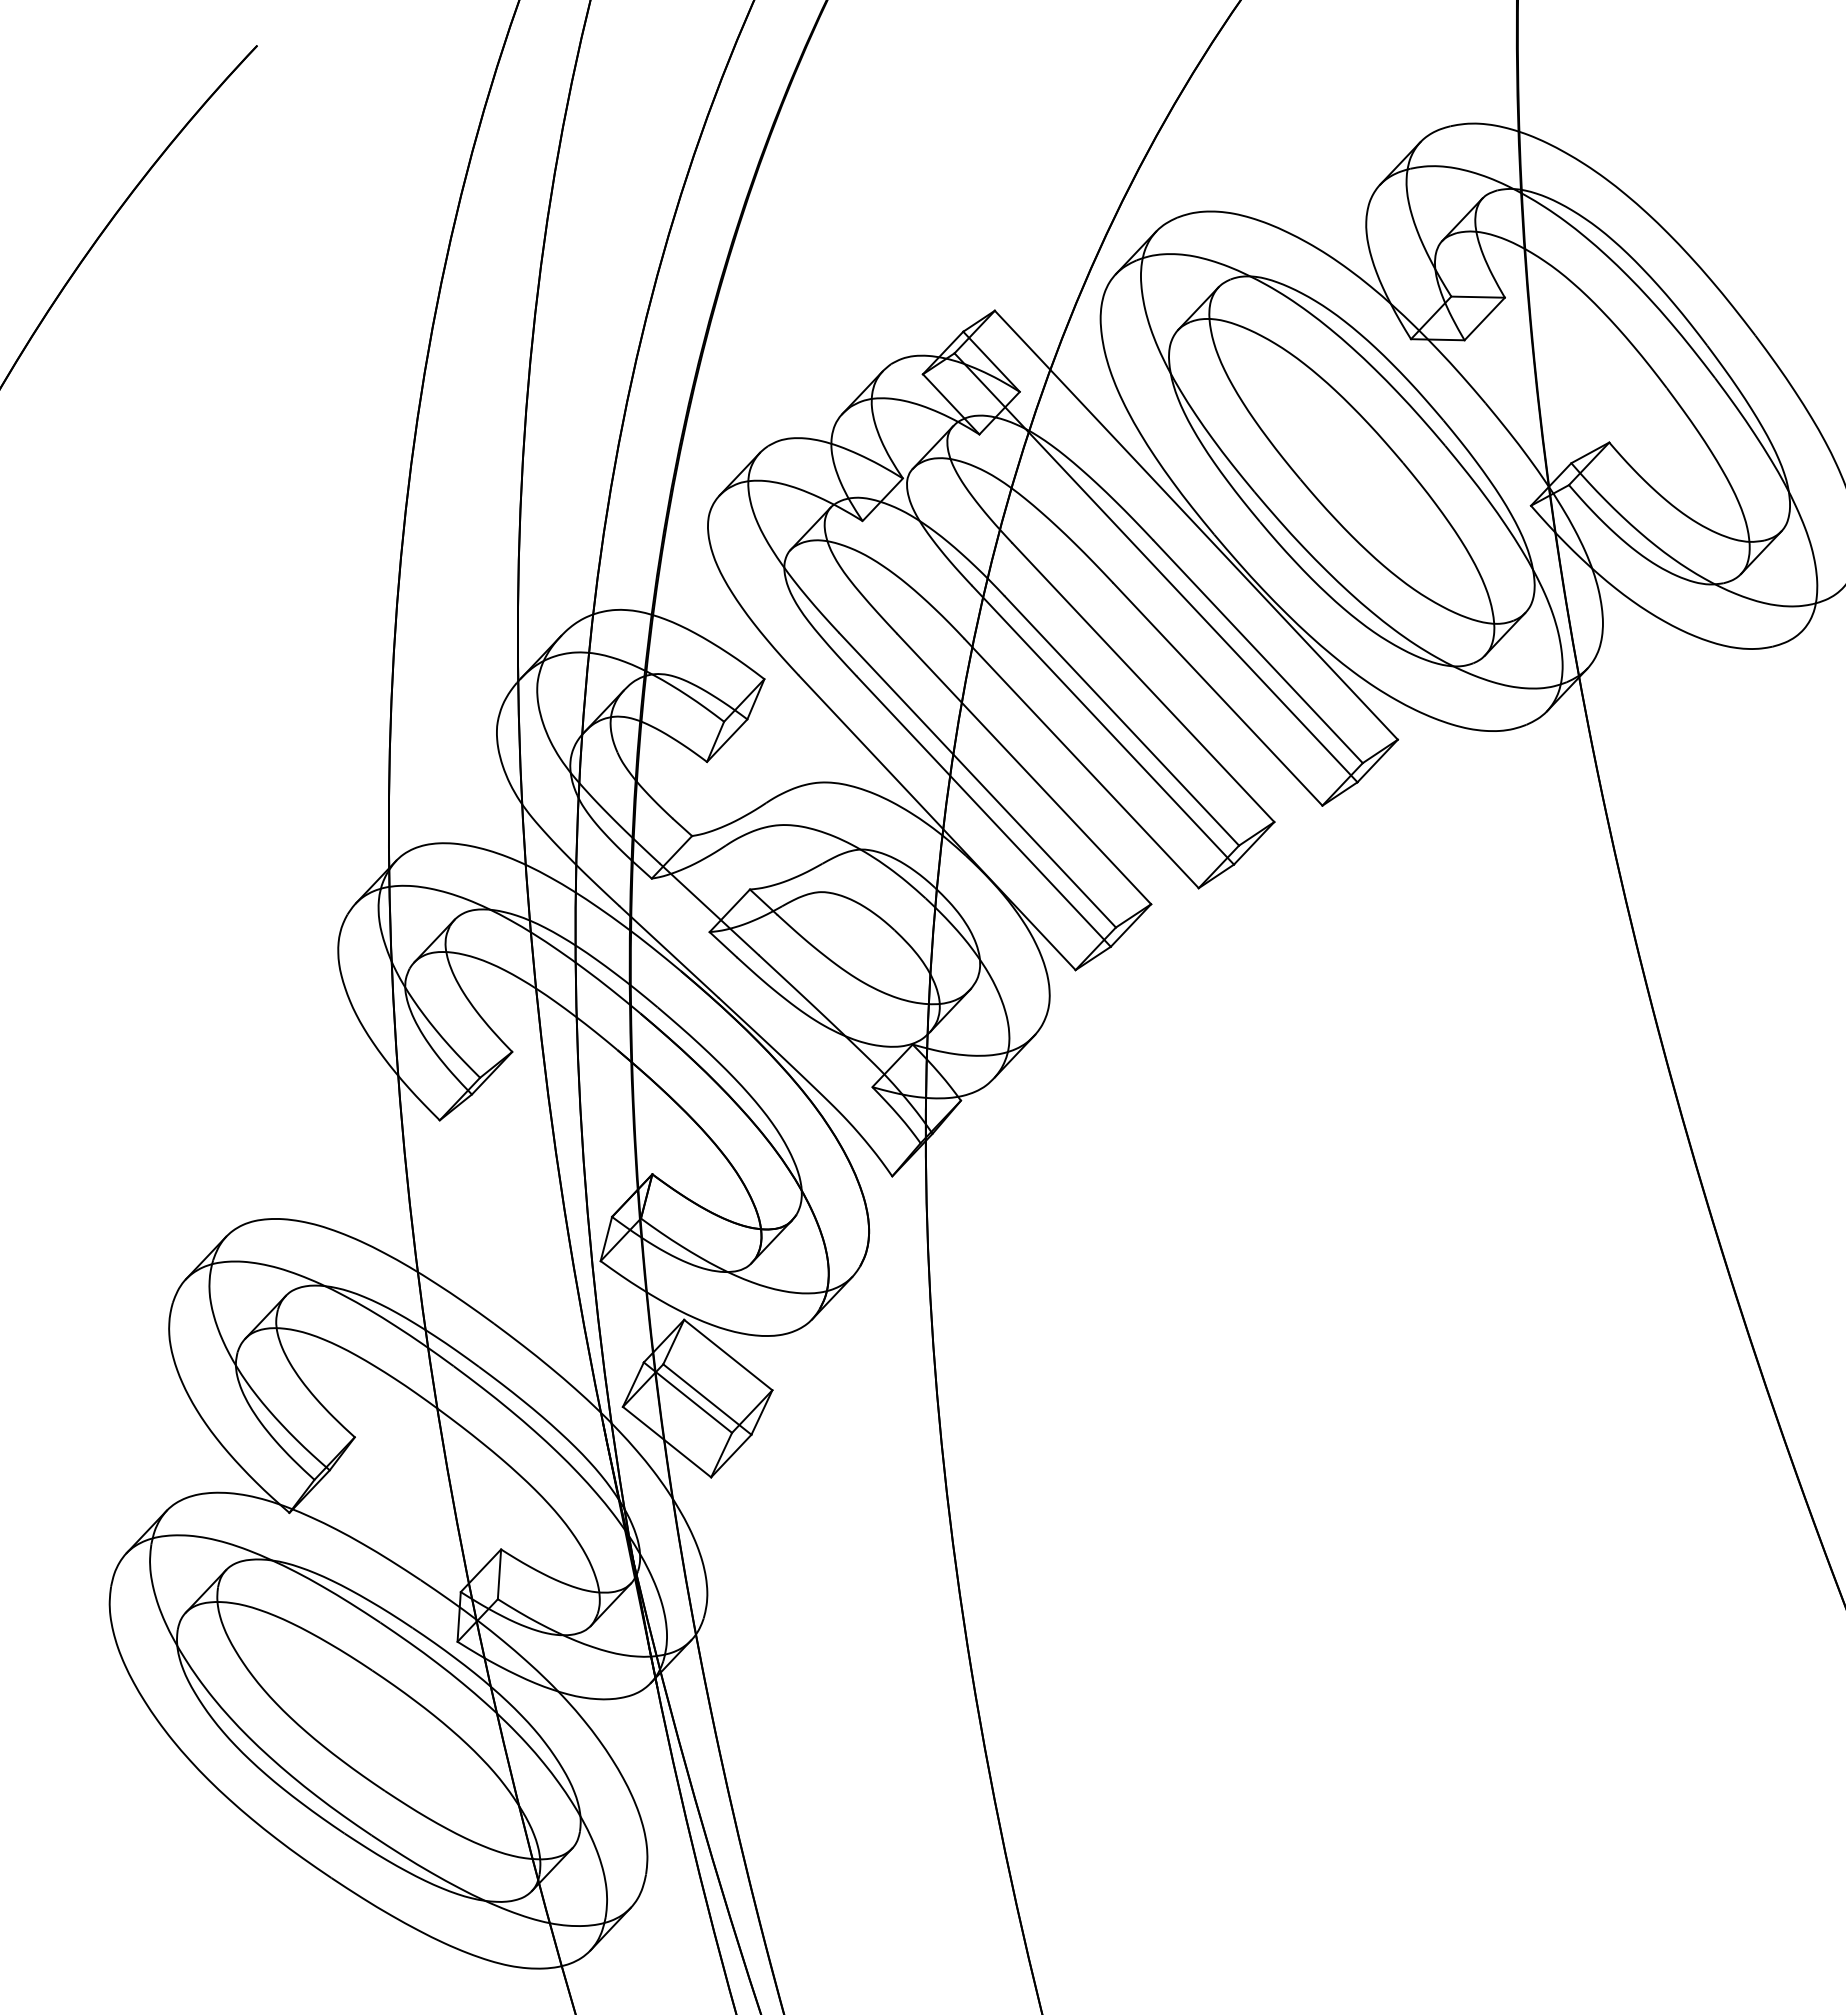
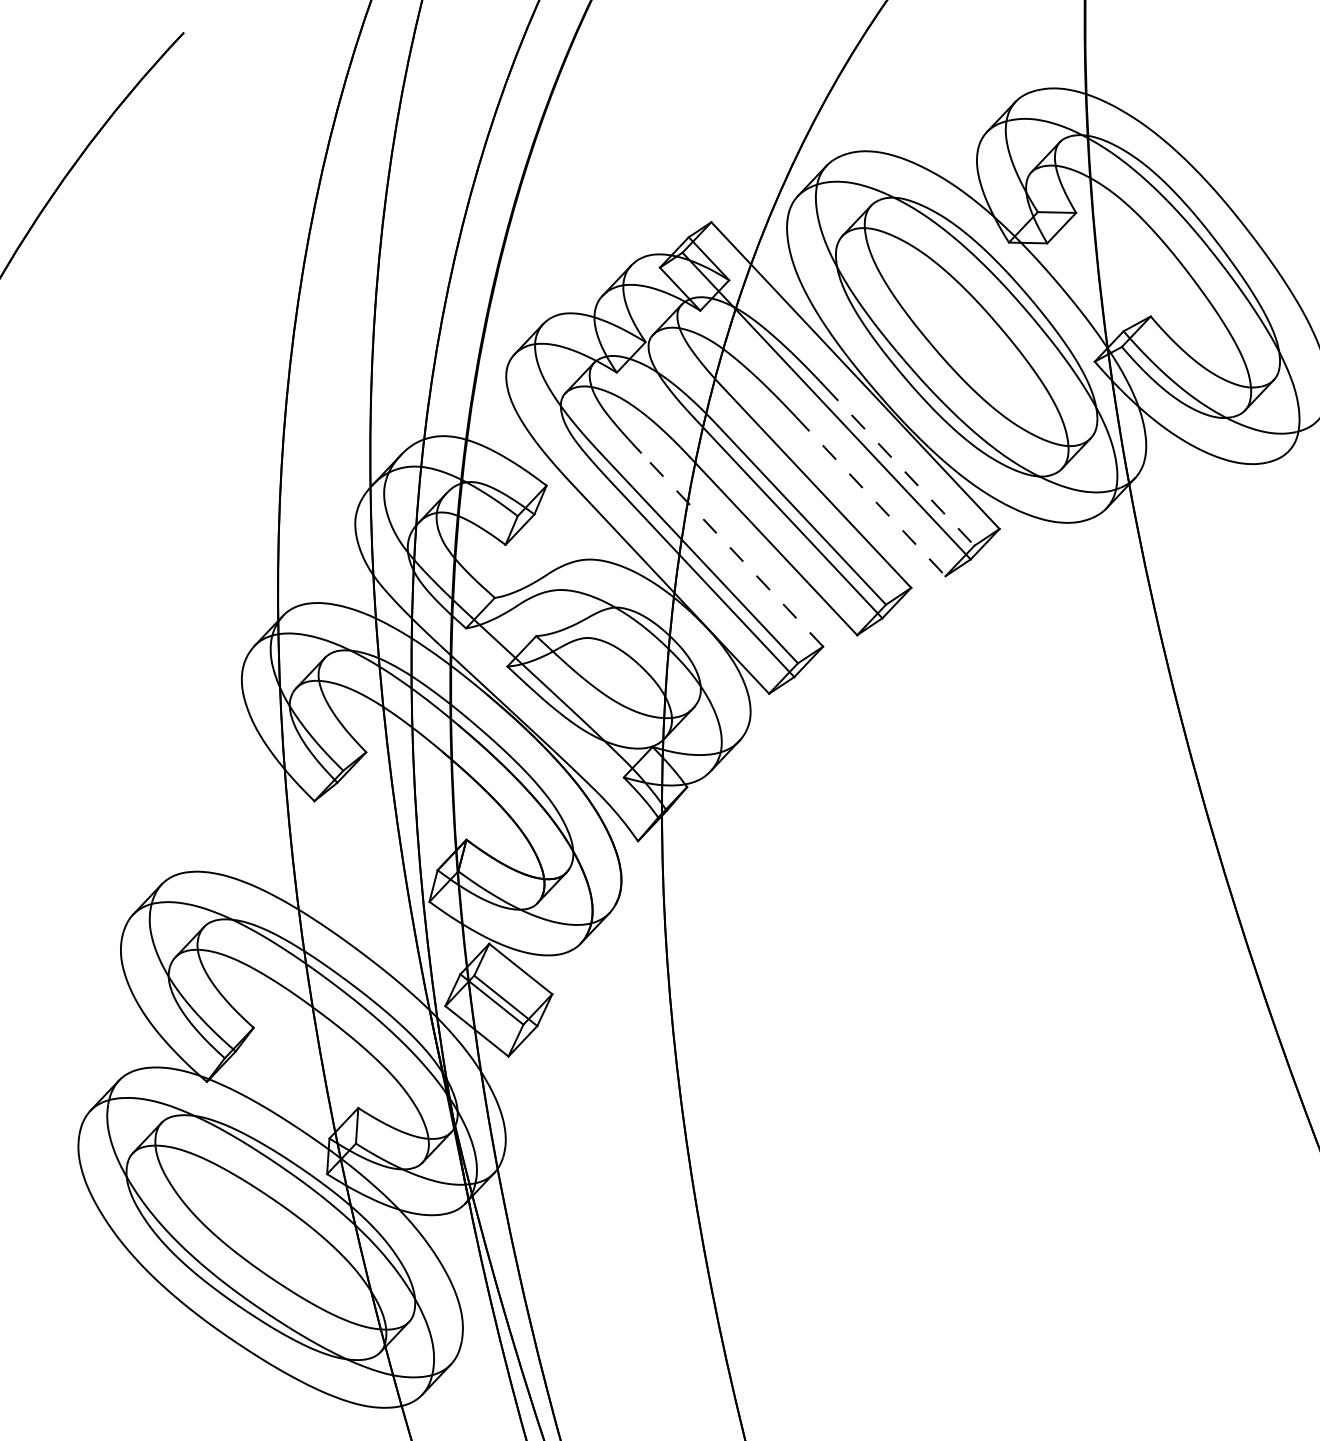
line: (1258, 651) -> (899, 465), solid -> dashed
line: (1217, 694) -> (870, 496), solid -> dashed
line: (1023, 768) -> (731, 549), solid -> dashed

